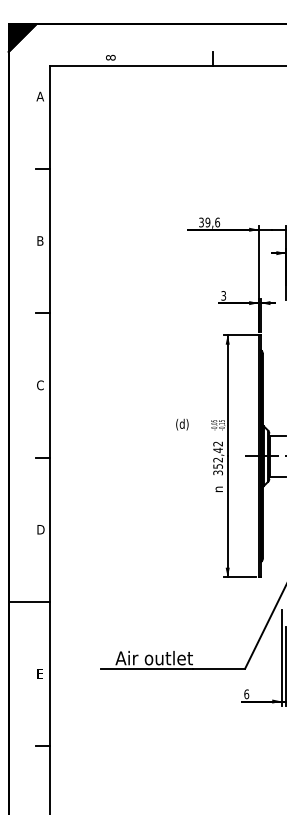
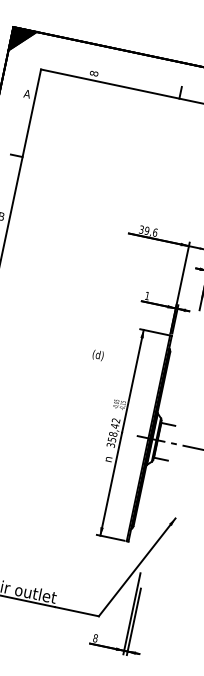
text: (223, 295) -> (147, 295), 3 -> 1
text: (182, 424) -> (98, 355), moved
text: (217, 459) -> (112, 433), 352,42 -> 358,42
text: (246, 693) -> (95, 637), 6 -> 8

